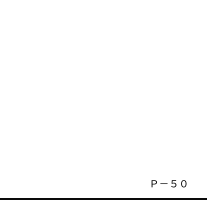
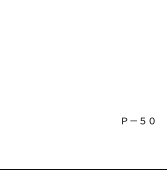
text: (168, 183) -> (137, 120), moved

